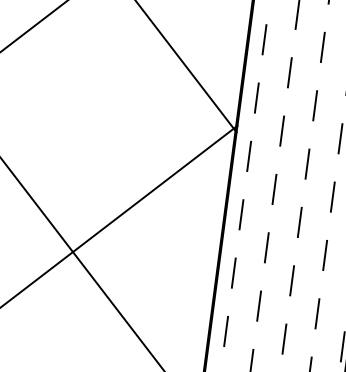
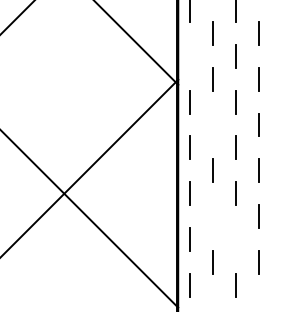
line: (255, 98) -> (189, 56), removed
line: (273, 188) -> (212, 124), removed
line: (258, 305) -> (212, 216), removed
line: (283, 339) -> (235, 239), removed

